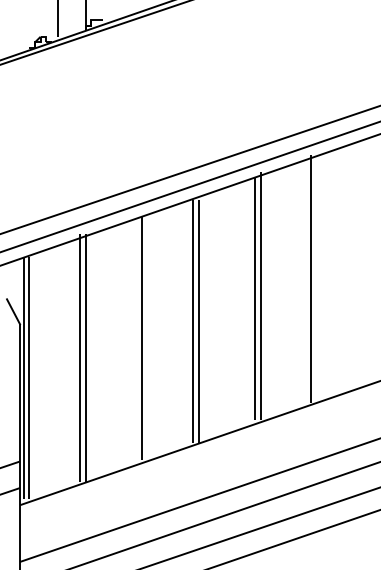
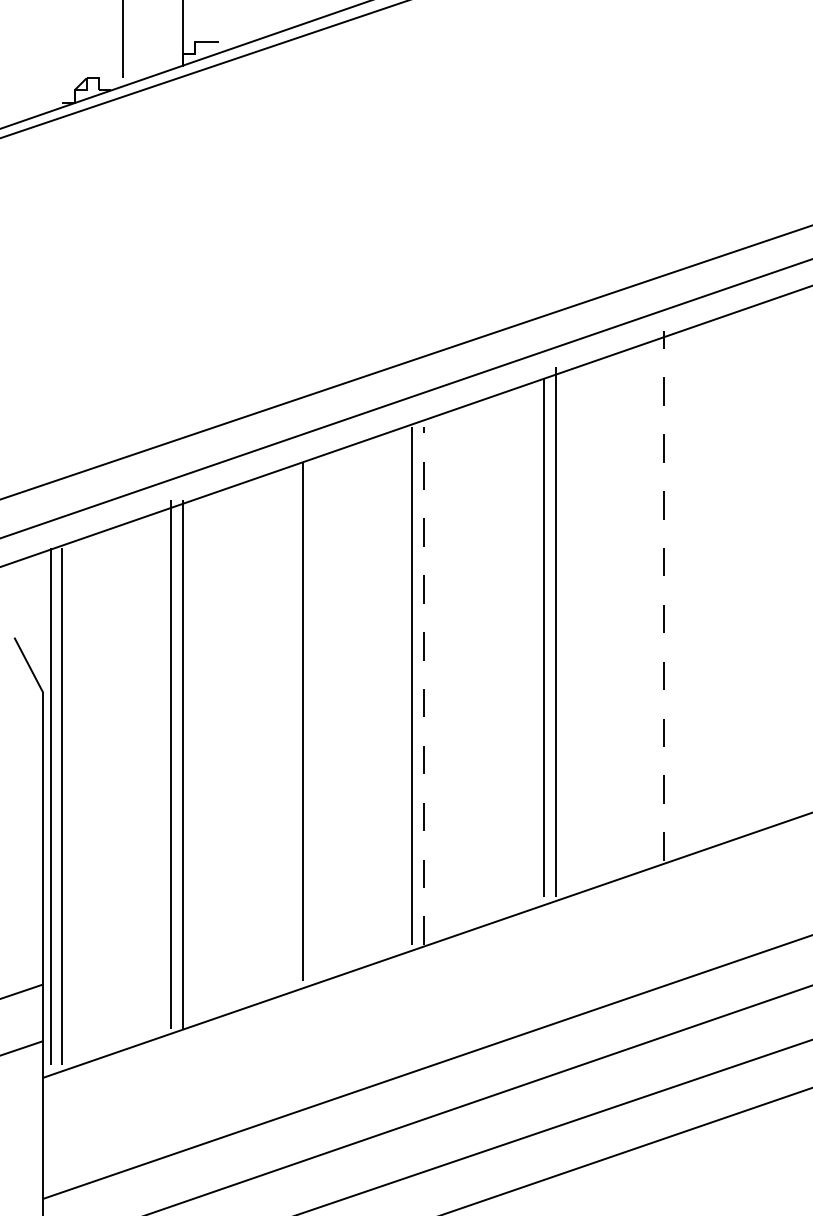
line: (311, 278) -> (664, 594), solid -> dashed
line: (198, 321) -> (423, 685), solid -> dashed

